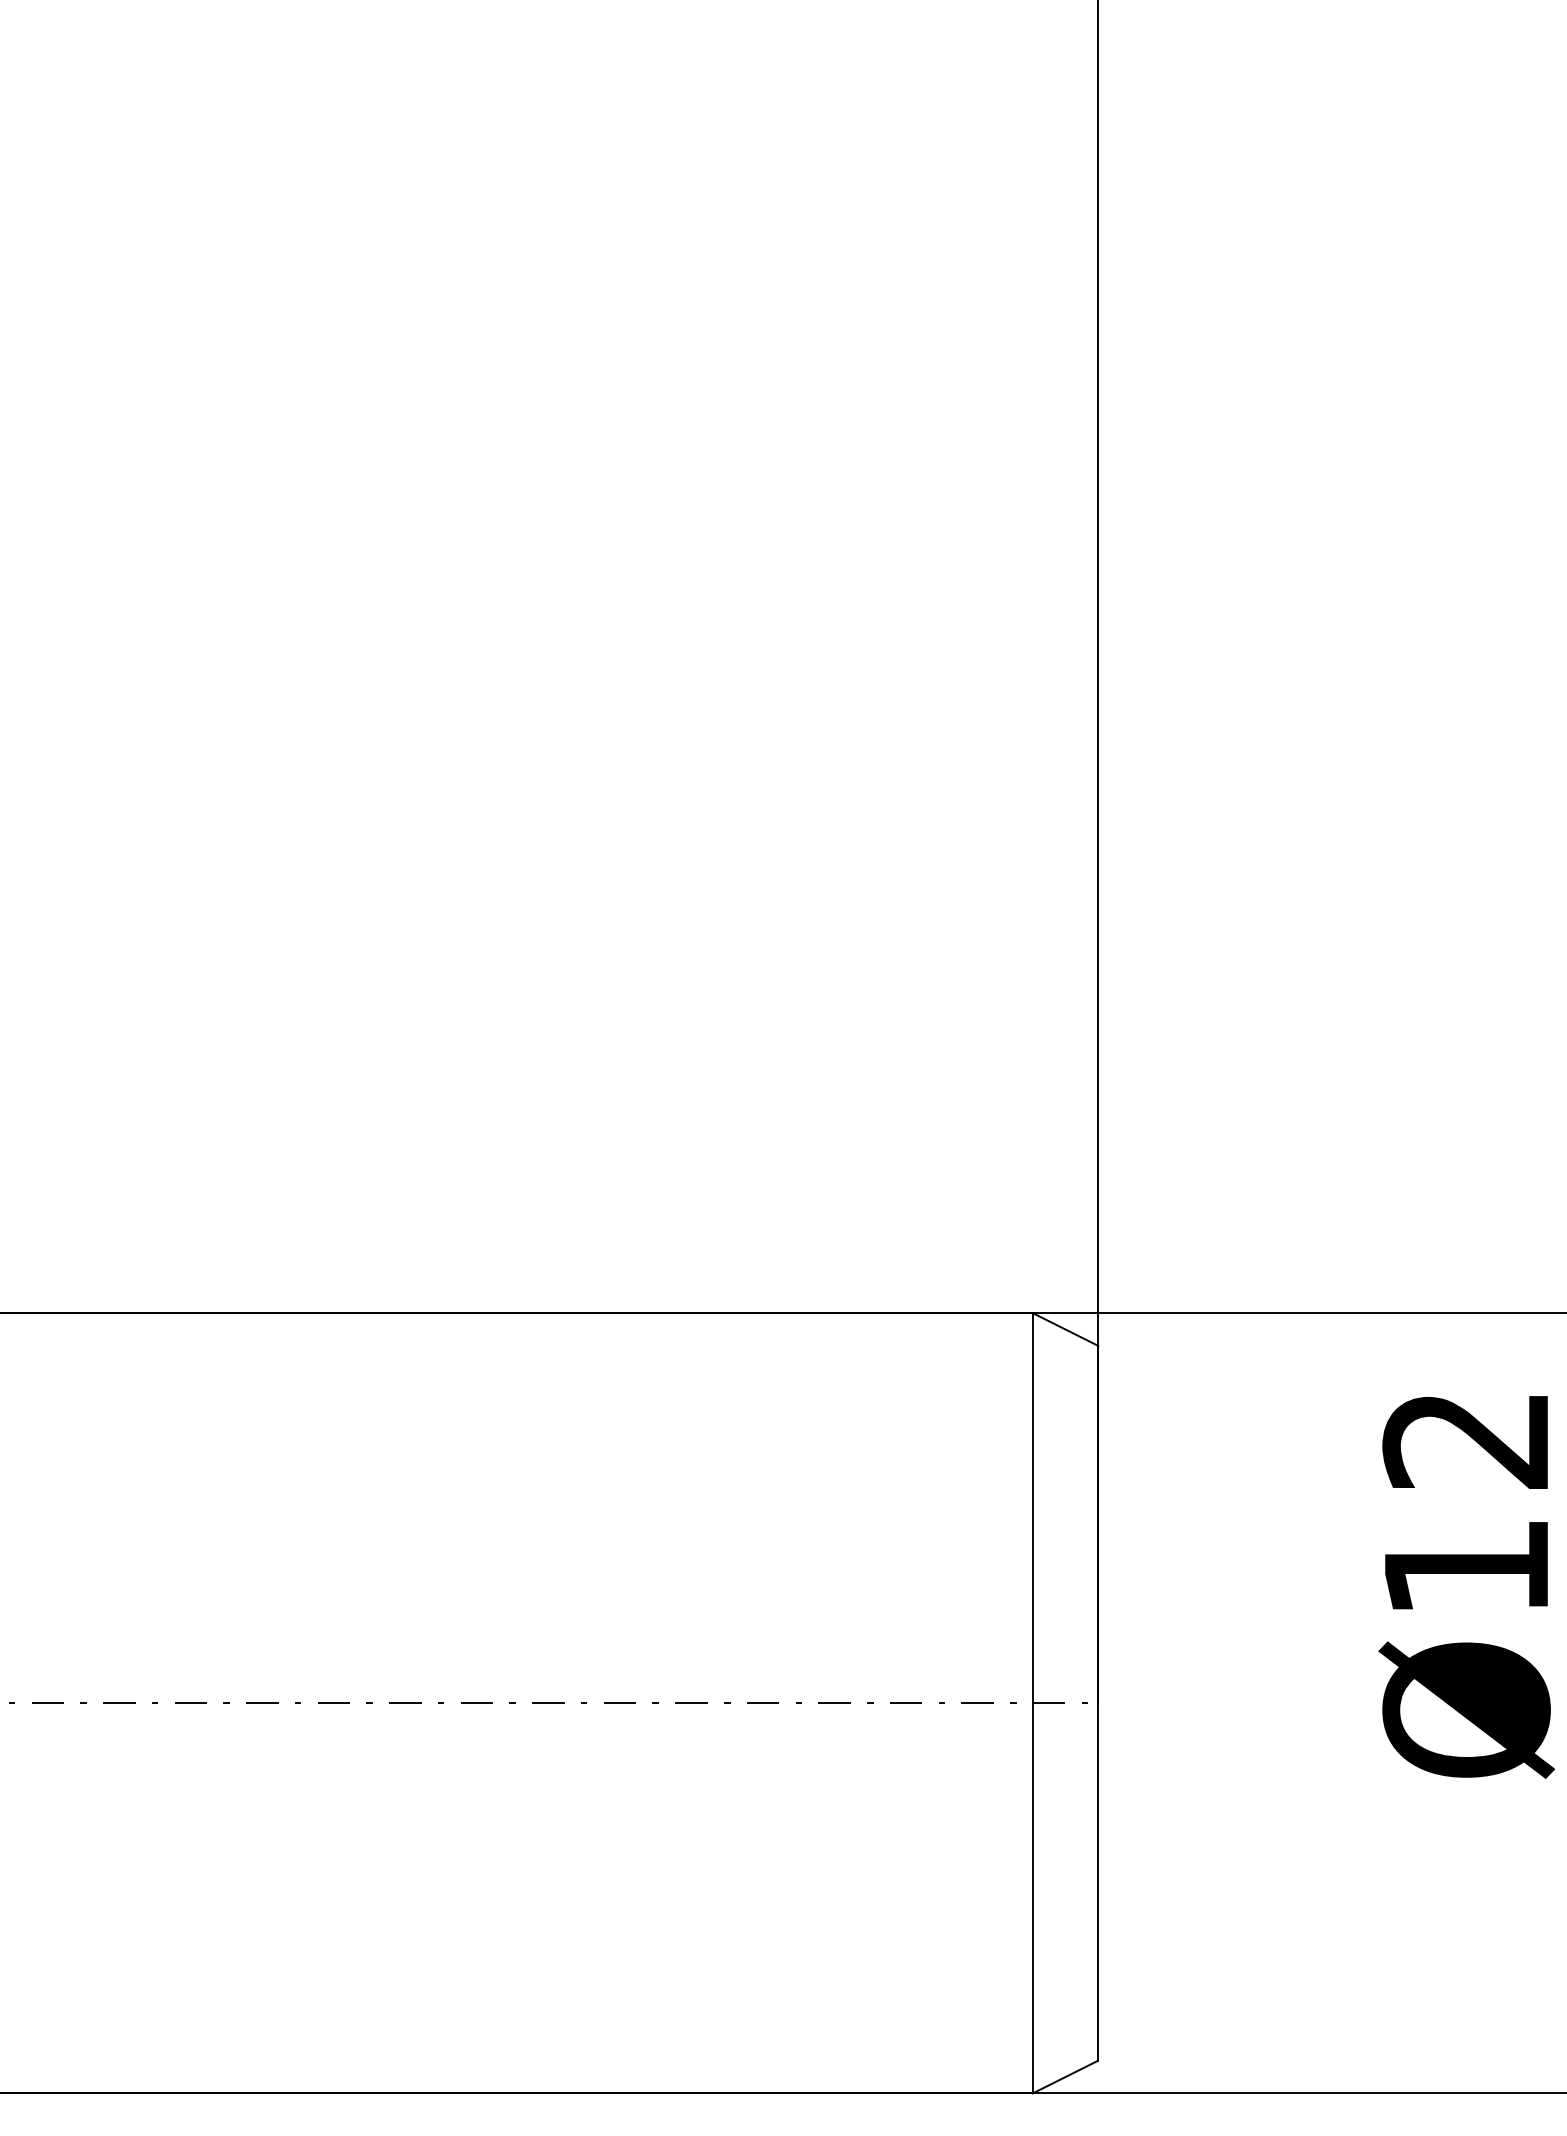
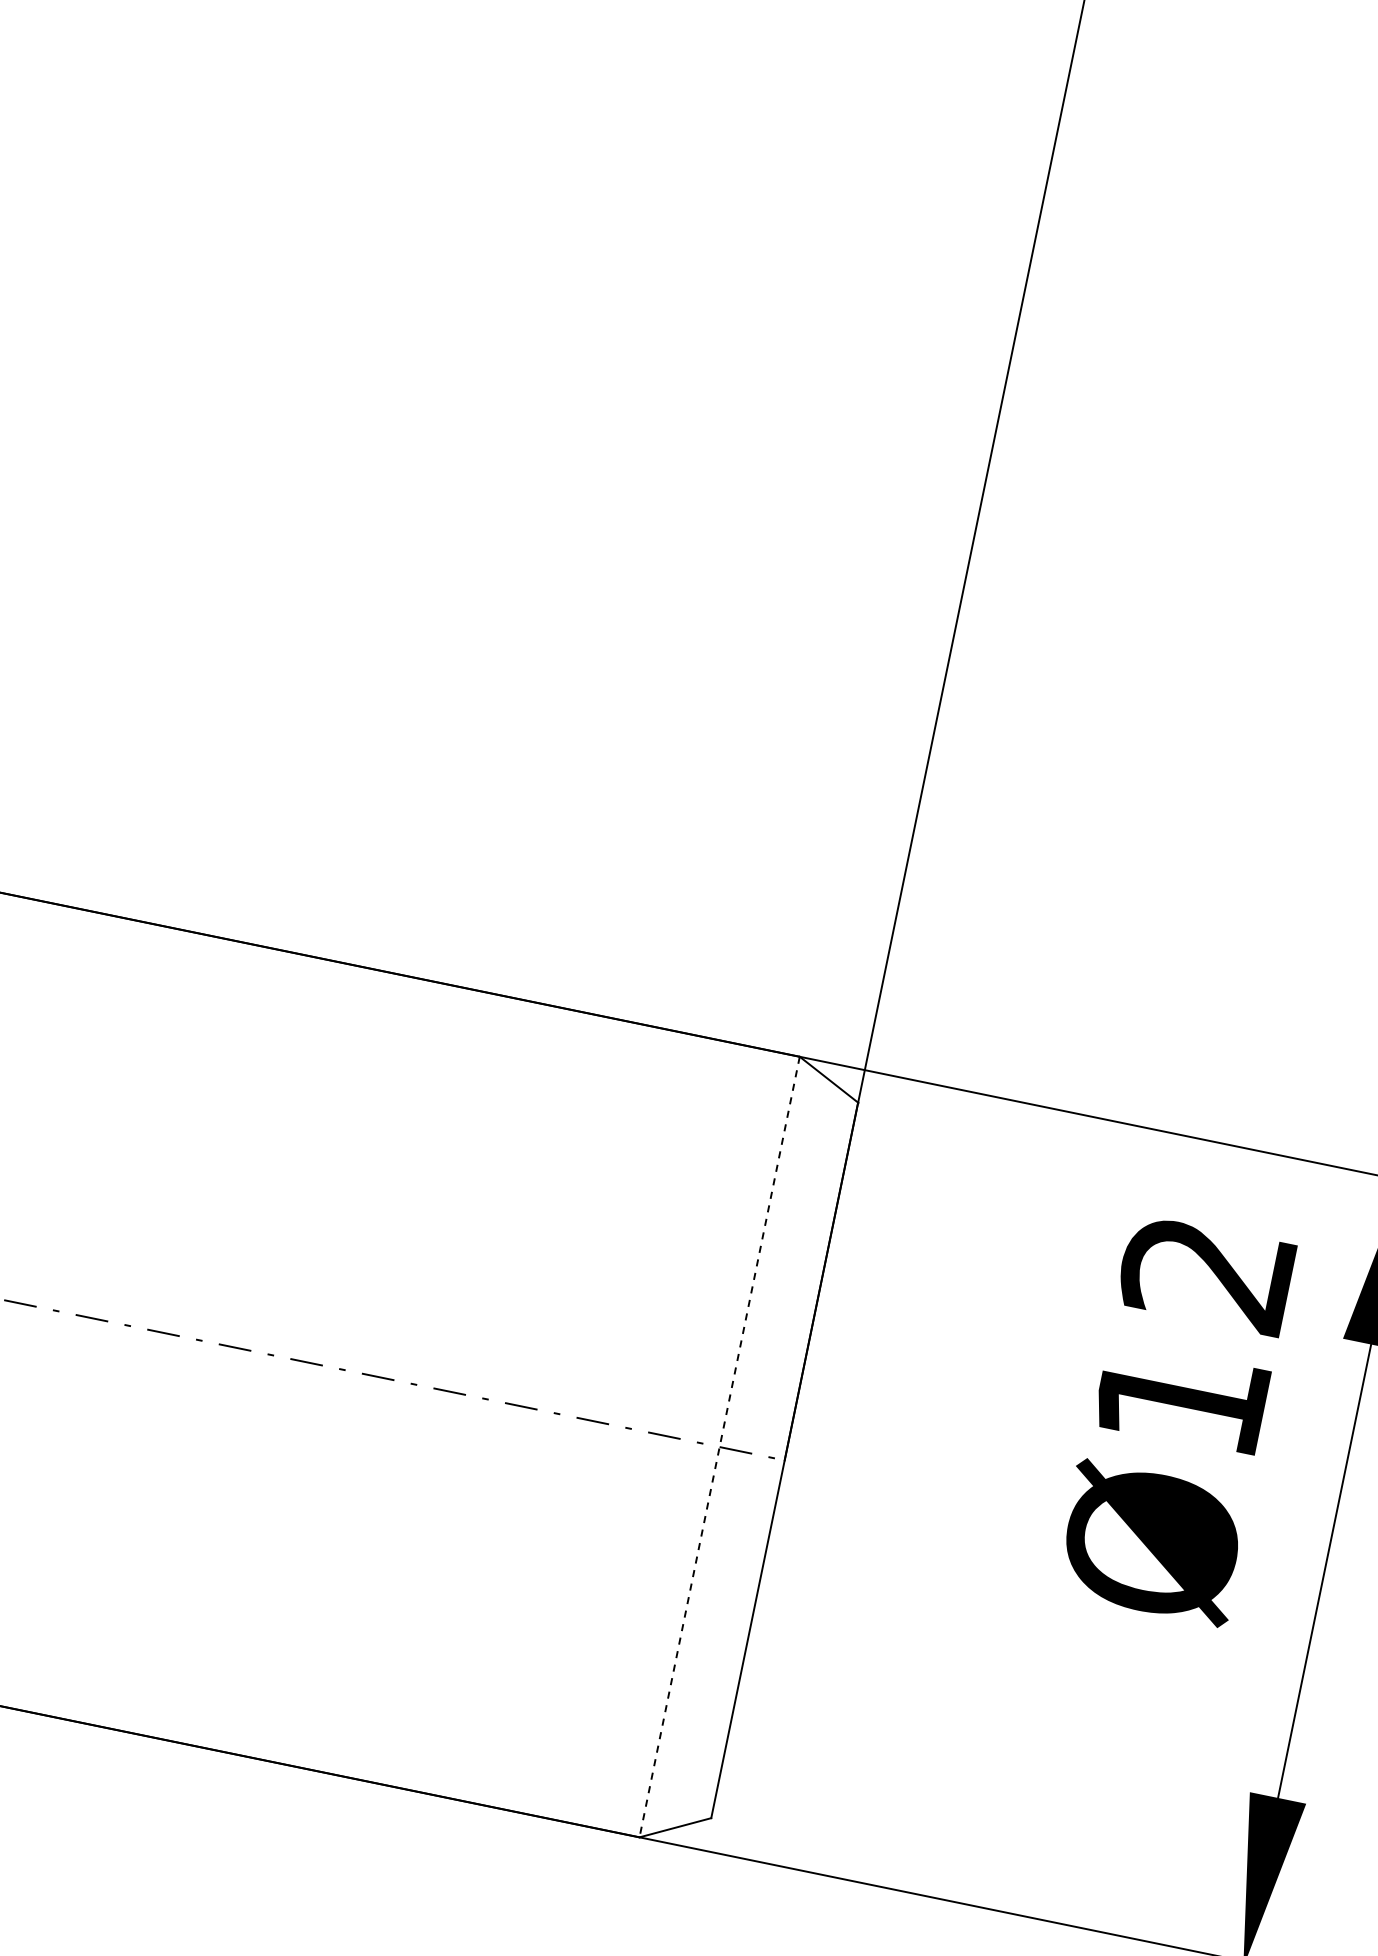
line: (1032, 1703) -> (719, 1447), solid -> dashed

